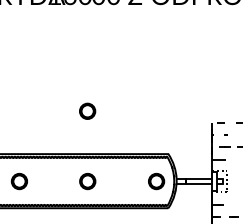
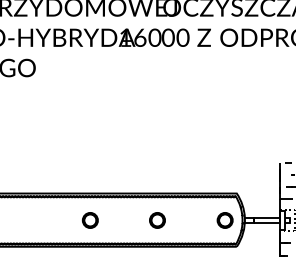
part: (86, 111) -> (156, 151), removed

